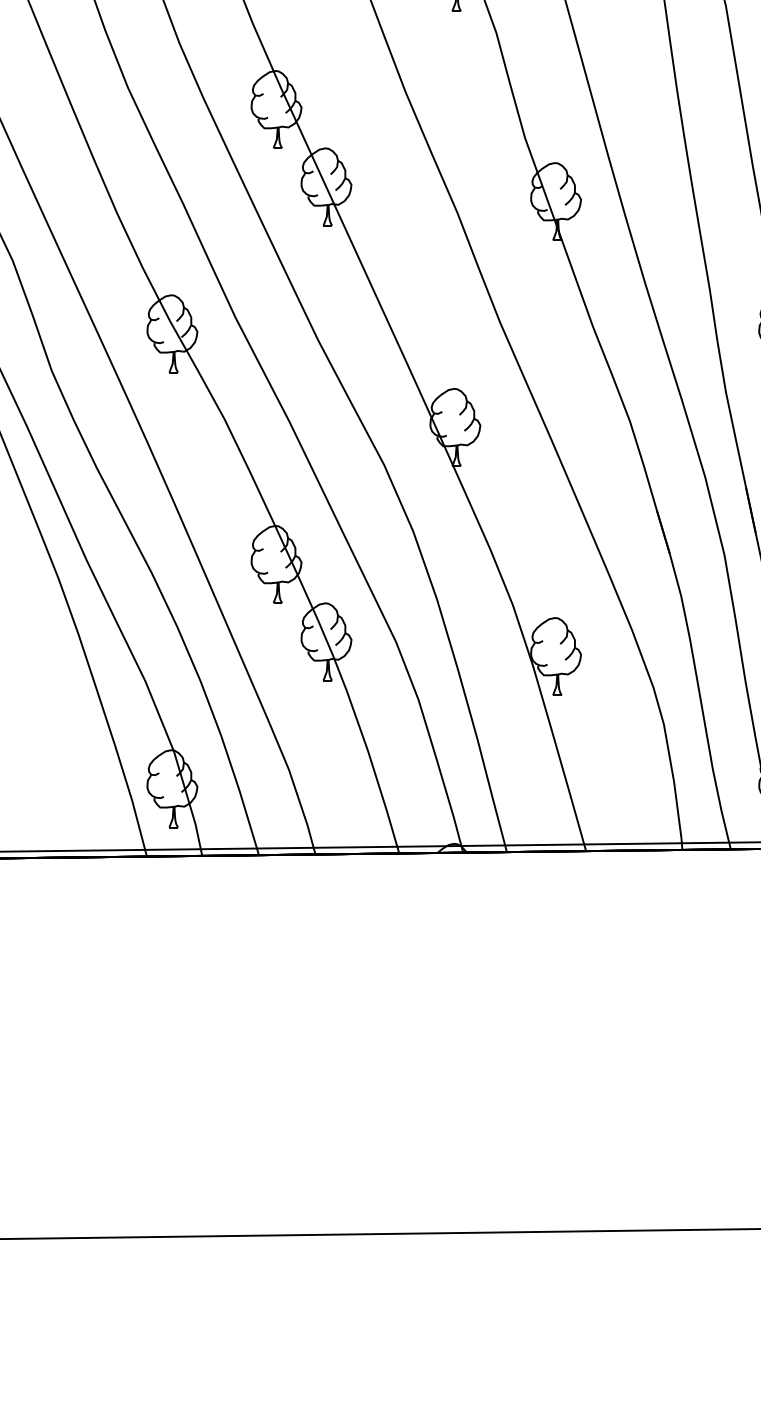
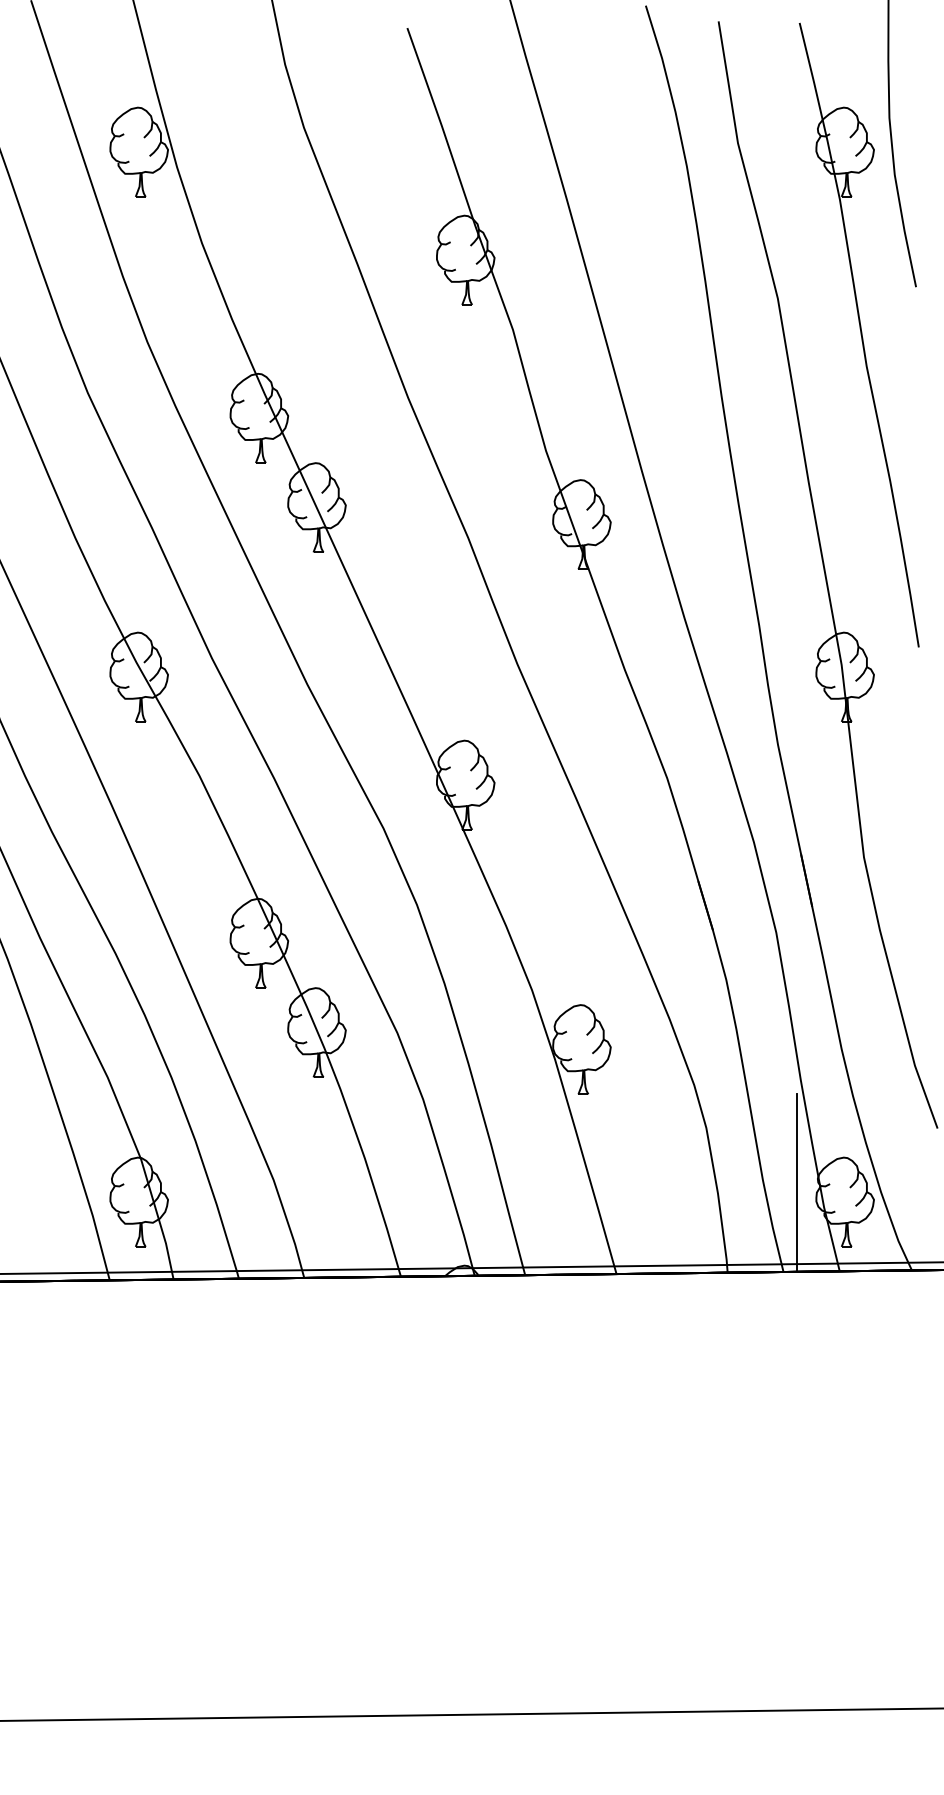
line: (742, 771) -> (797, 1182), added

